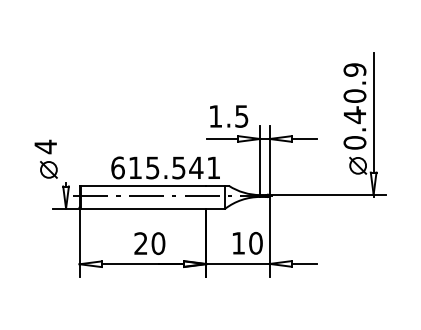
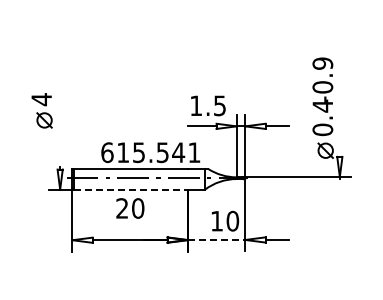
line: (373, 112) -> (339, 102), removed
part: (45, 158) -> (41, 110), moved
line: (144, 208) -> (131, 189), solid -> dashed
text: (150, 243) -> (130, 208), moved
line: (237, 263) -> (216, 239), solid -> dashed

